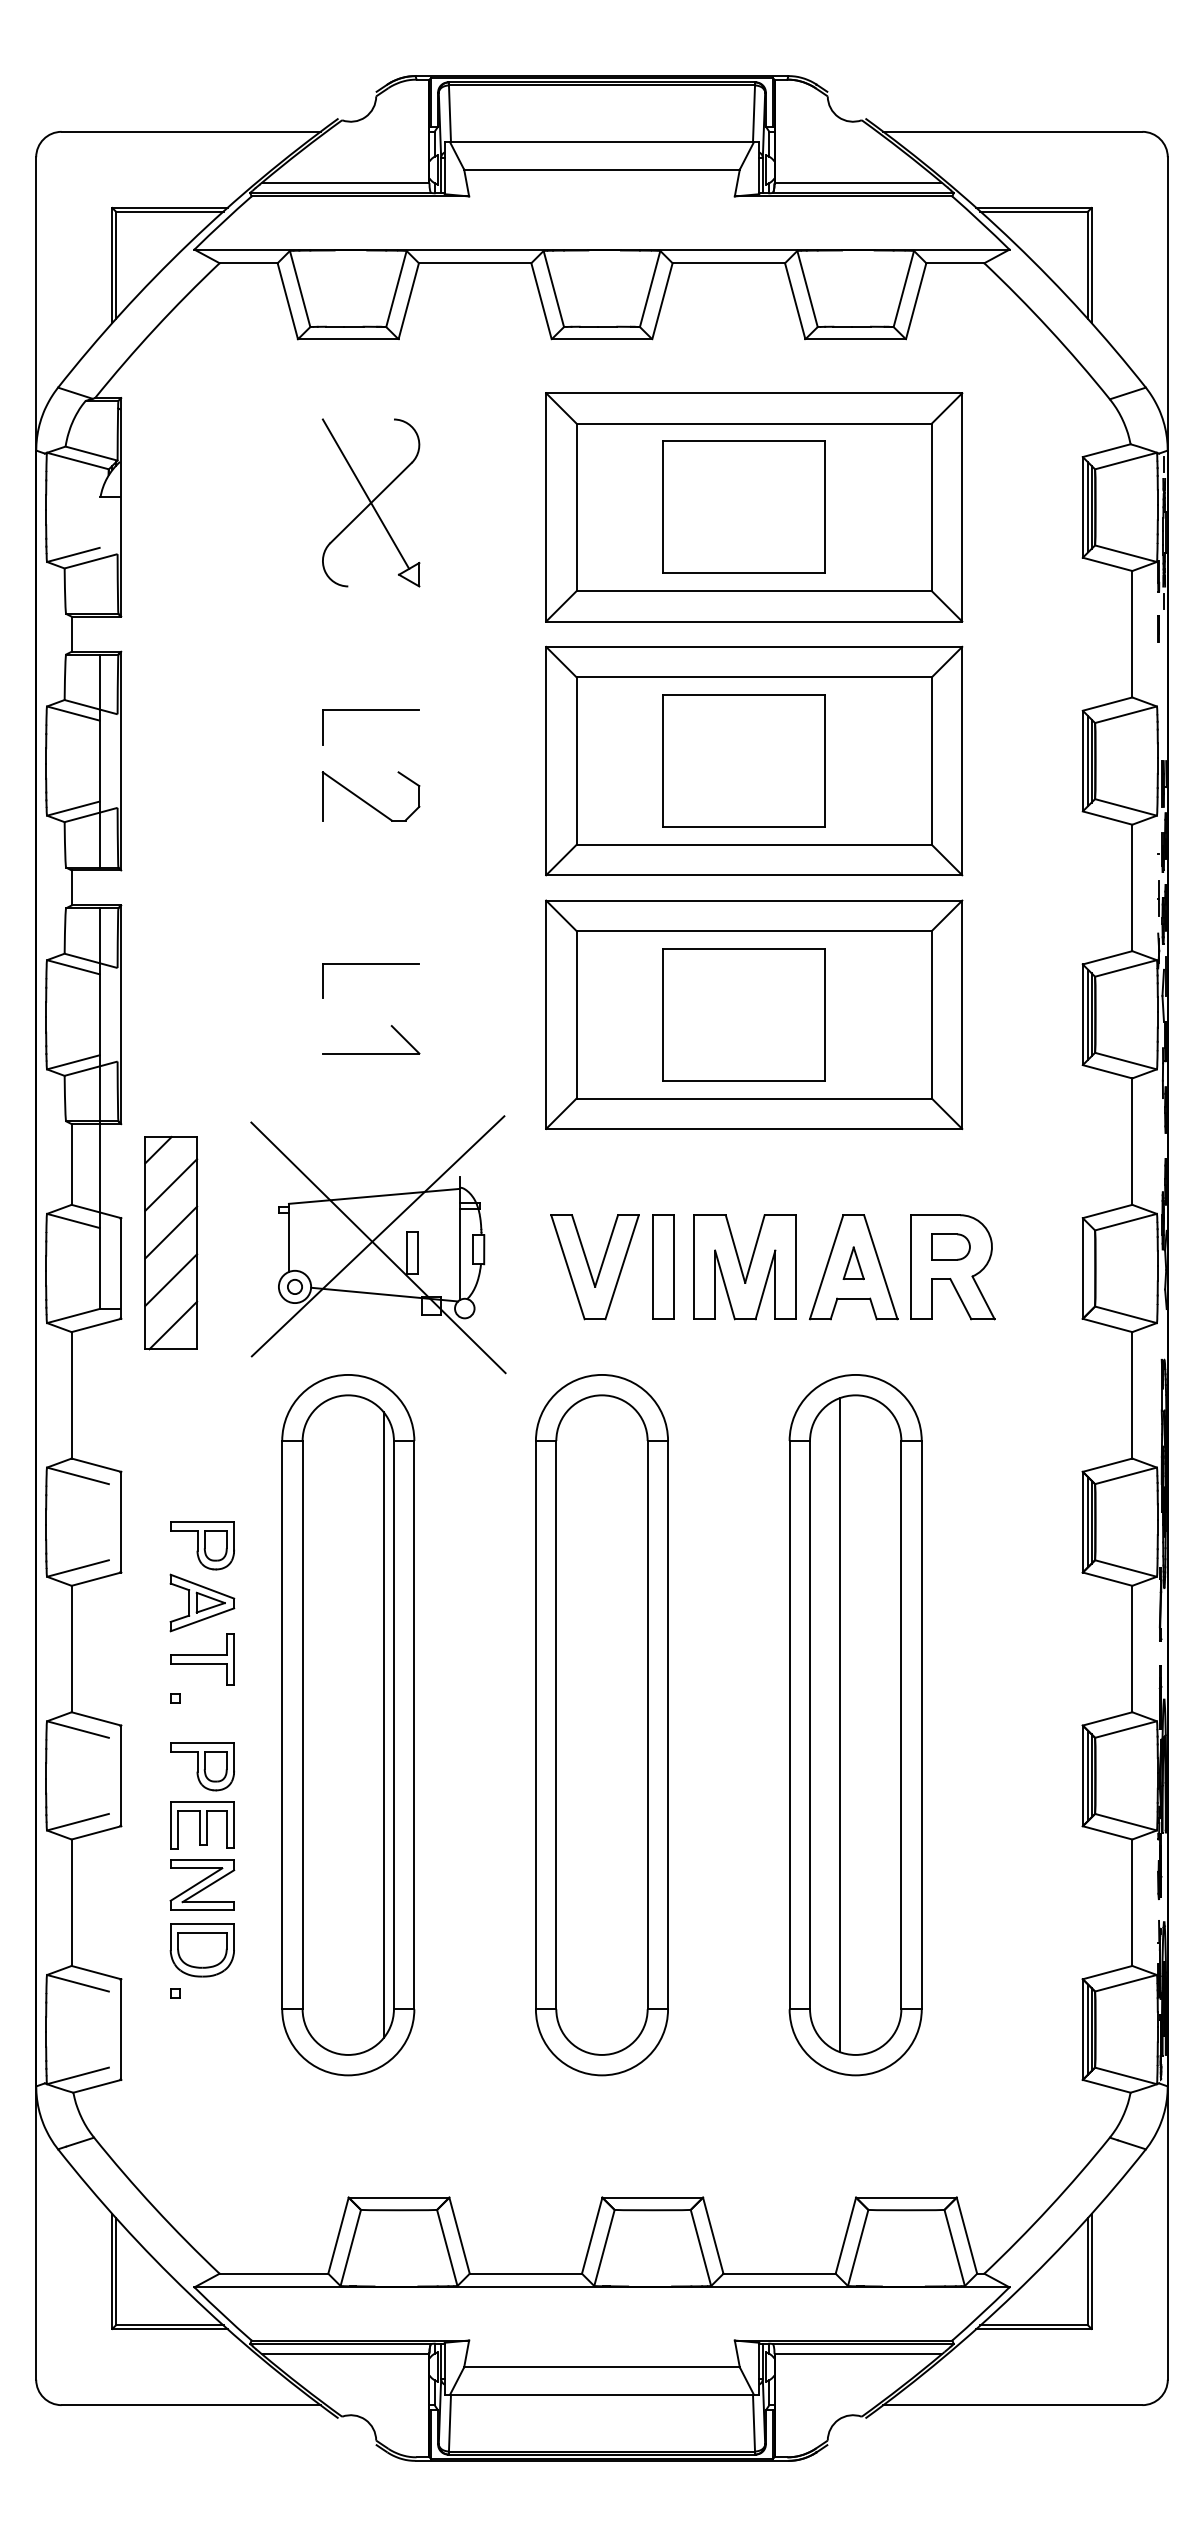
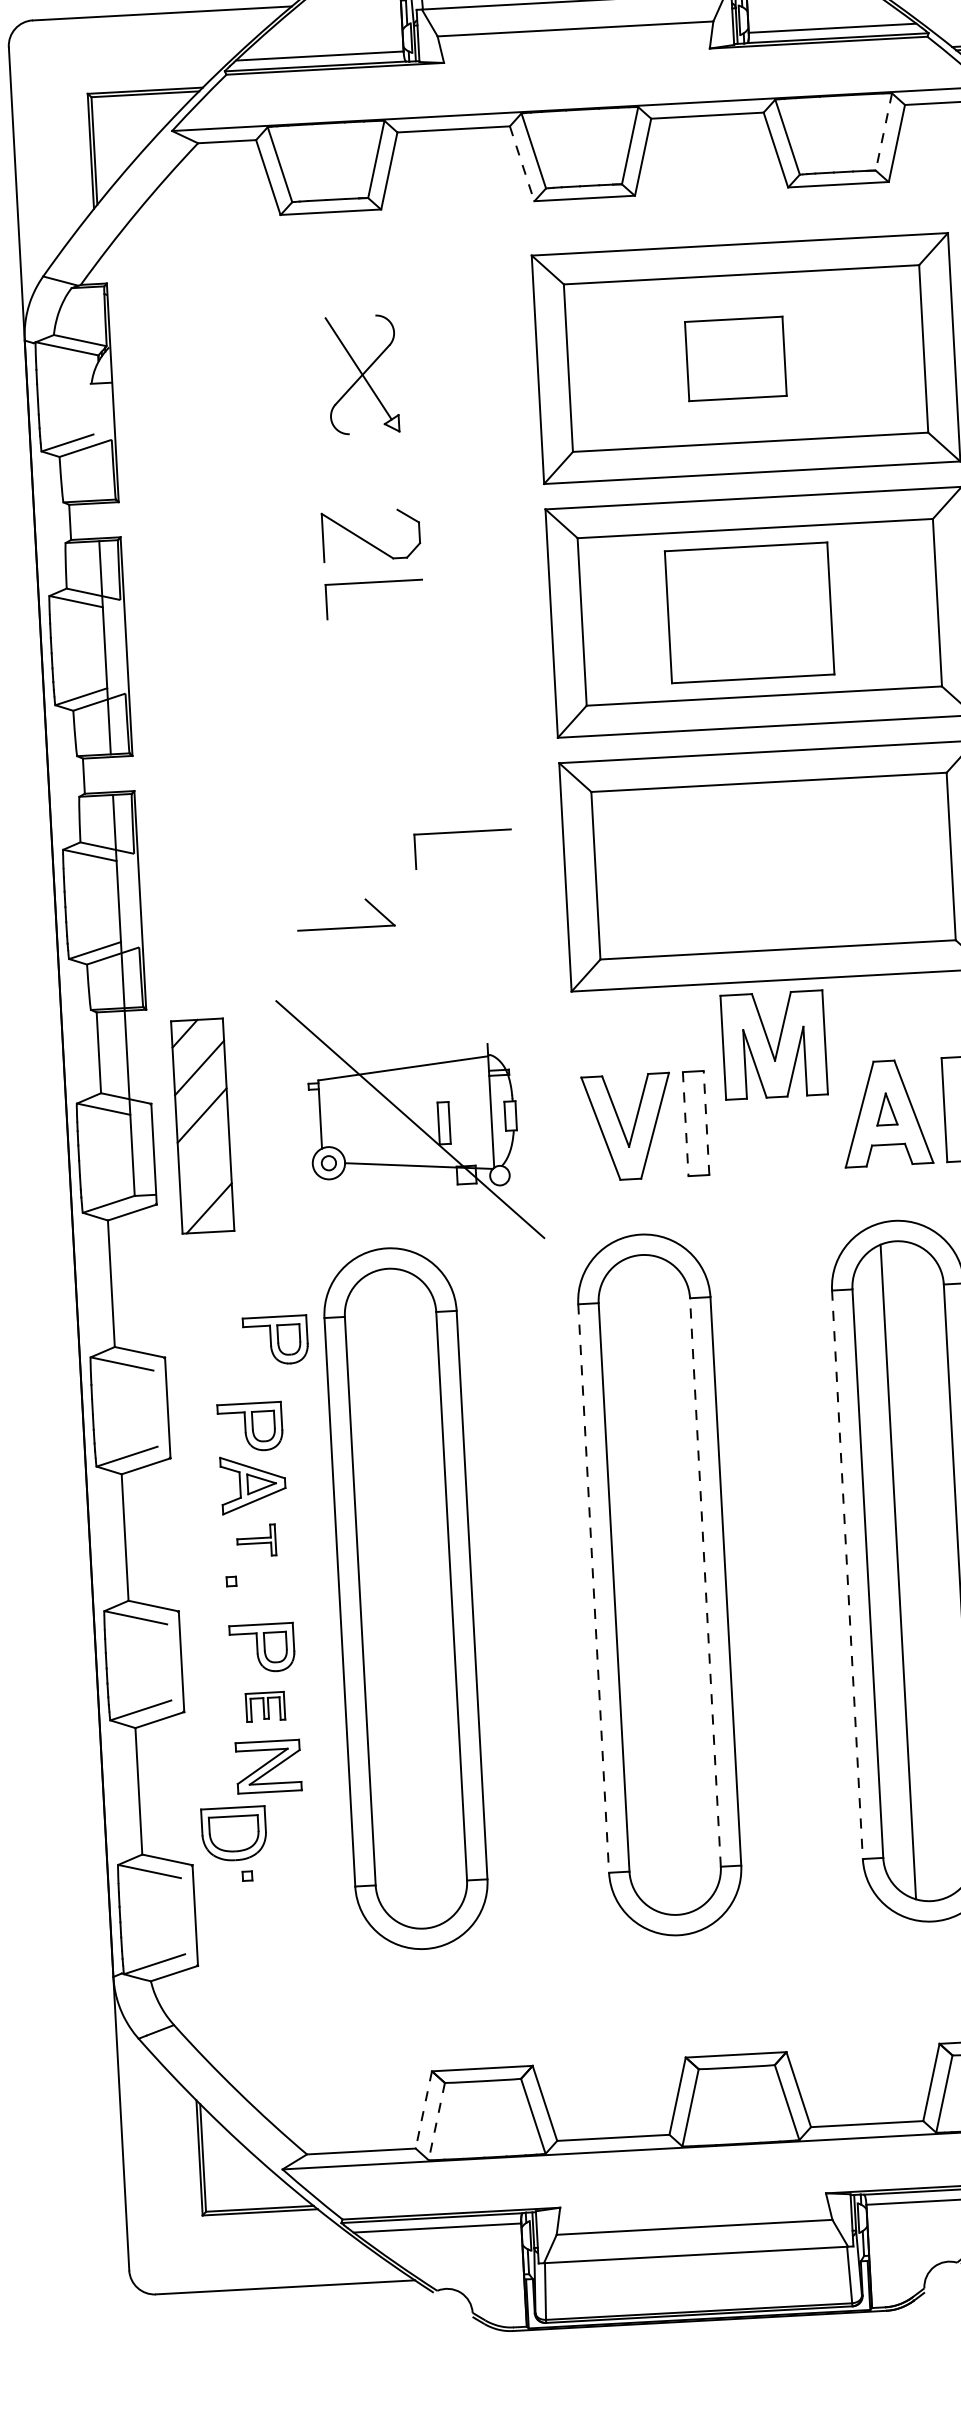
line: (903, 289) -> (883, 132), solid -> dashed
line: (541, 301) -> (522, 164), solid -> dashed
part: (370, 502) -> (361, 374), size x0.7
part: (743, 506) -> (735, 358), size x0.6
part: (366, 801) -> (366, 540), moved
part: (370, 964) -> (462, 832), moved
part: (743, 1014) -> (762, 866), removed
part: (371, 1053) -> (346, 928), moved
line: (377, 1236) -> (408, 1108), removed
line: (673, 1266) -> (706, 1122), solid -> dashed
line: (652, 1267) -> (685, 1124), solid -> dashed
part: (744, 1267) -> (773, 1045), moved
line: (171, 1279) -> (204, 1162), removed
part: (232, 1460) -> (275, 1340), added
part: (202, 1659) -> (256, 1540), size x0.6
line: (383, 1724) -> (441, 1596), removed
line: (647, 1724) -> (705, 1581), solid -> dashed
line: (535, 1725) -> (593, 1588), solid -> dashed
line: (789, 1725) -> (847, 1575), solid -> dashed
part: (202, 1825) -> (265, 1706), size x0.6
part: (201, 1950) -> (233, 1834), moved
line: (338, 2236) -> (423, 2110), solid -> dashed
line: (350, 2248) -> (436, 2122), solid -> dashed

